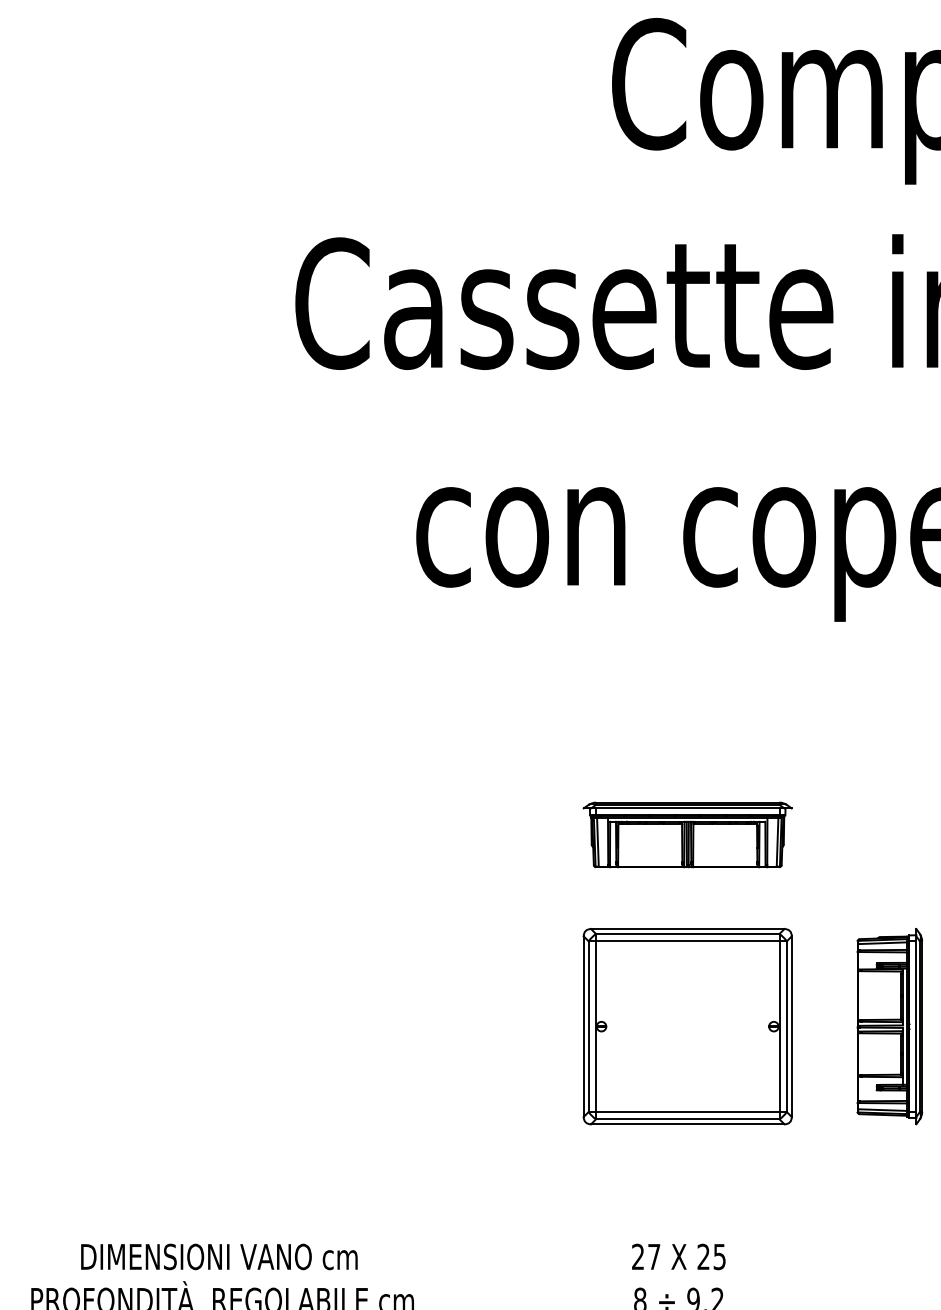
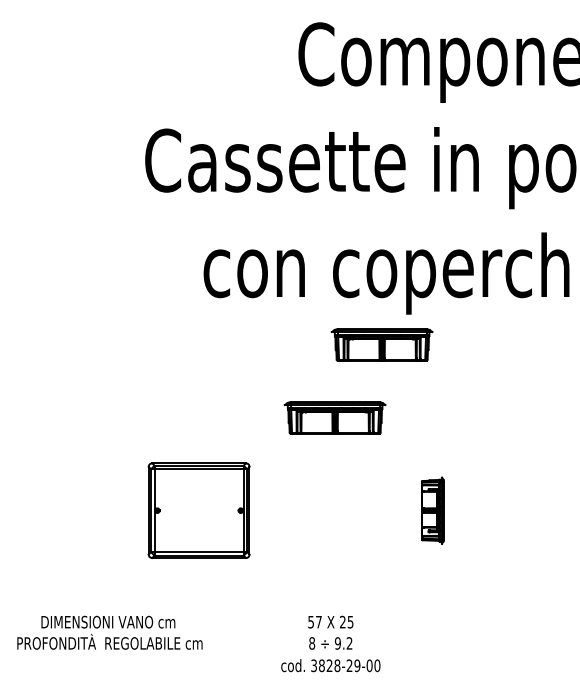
part: (783, 683) -> (381, 344), added
part: (686, 1026) -> (198, 510), moved
part: (888, 1026) -> (432, 510), size x0.7
text: (636, 1255) -> (310, 621), 27 -> 57

